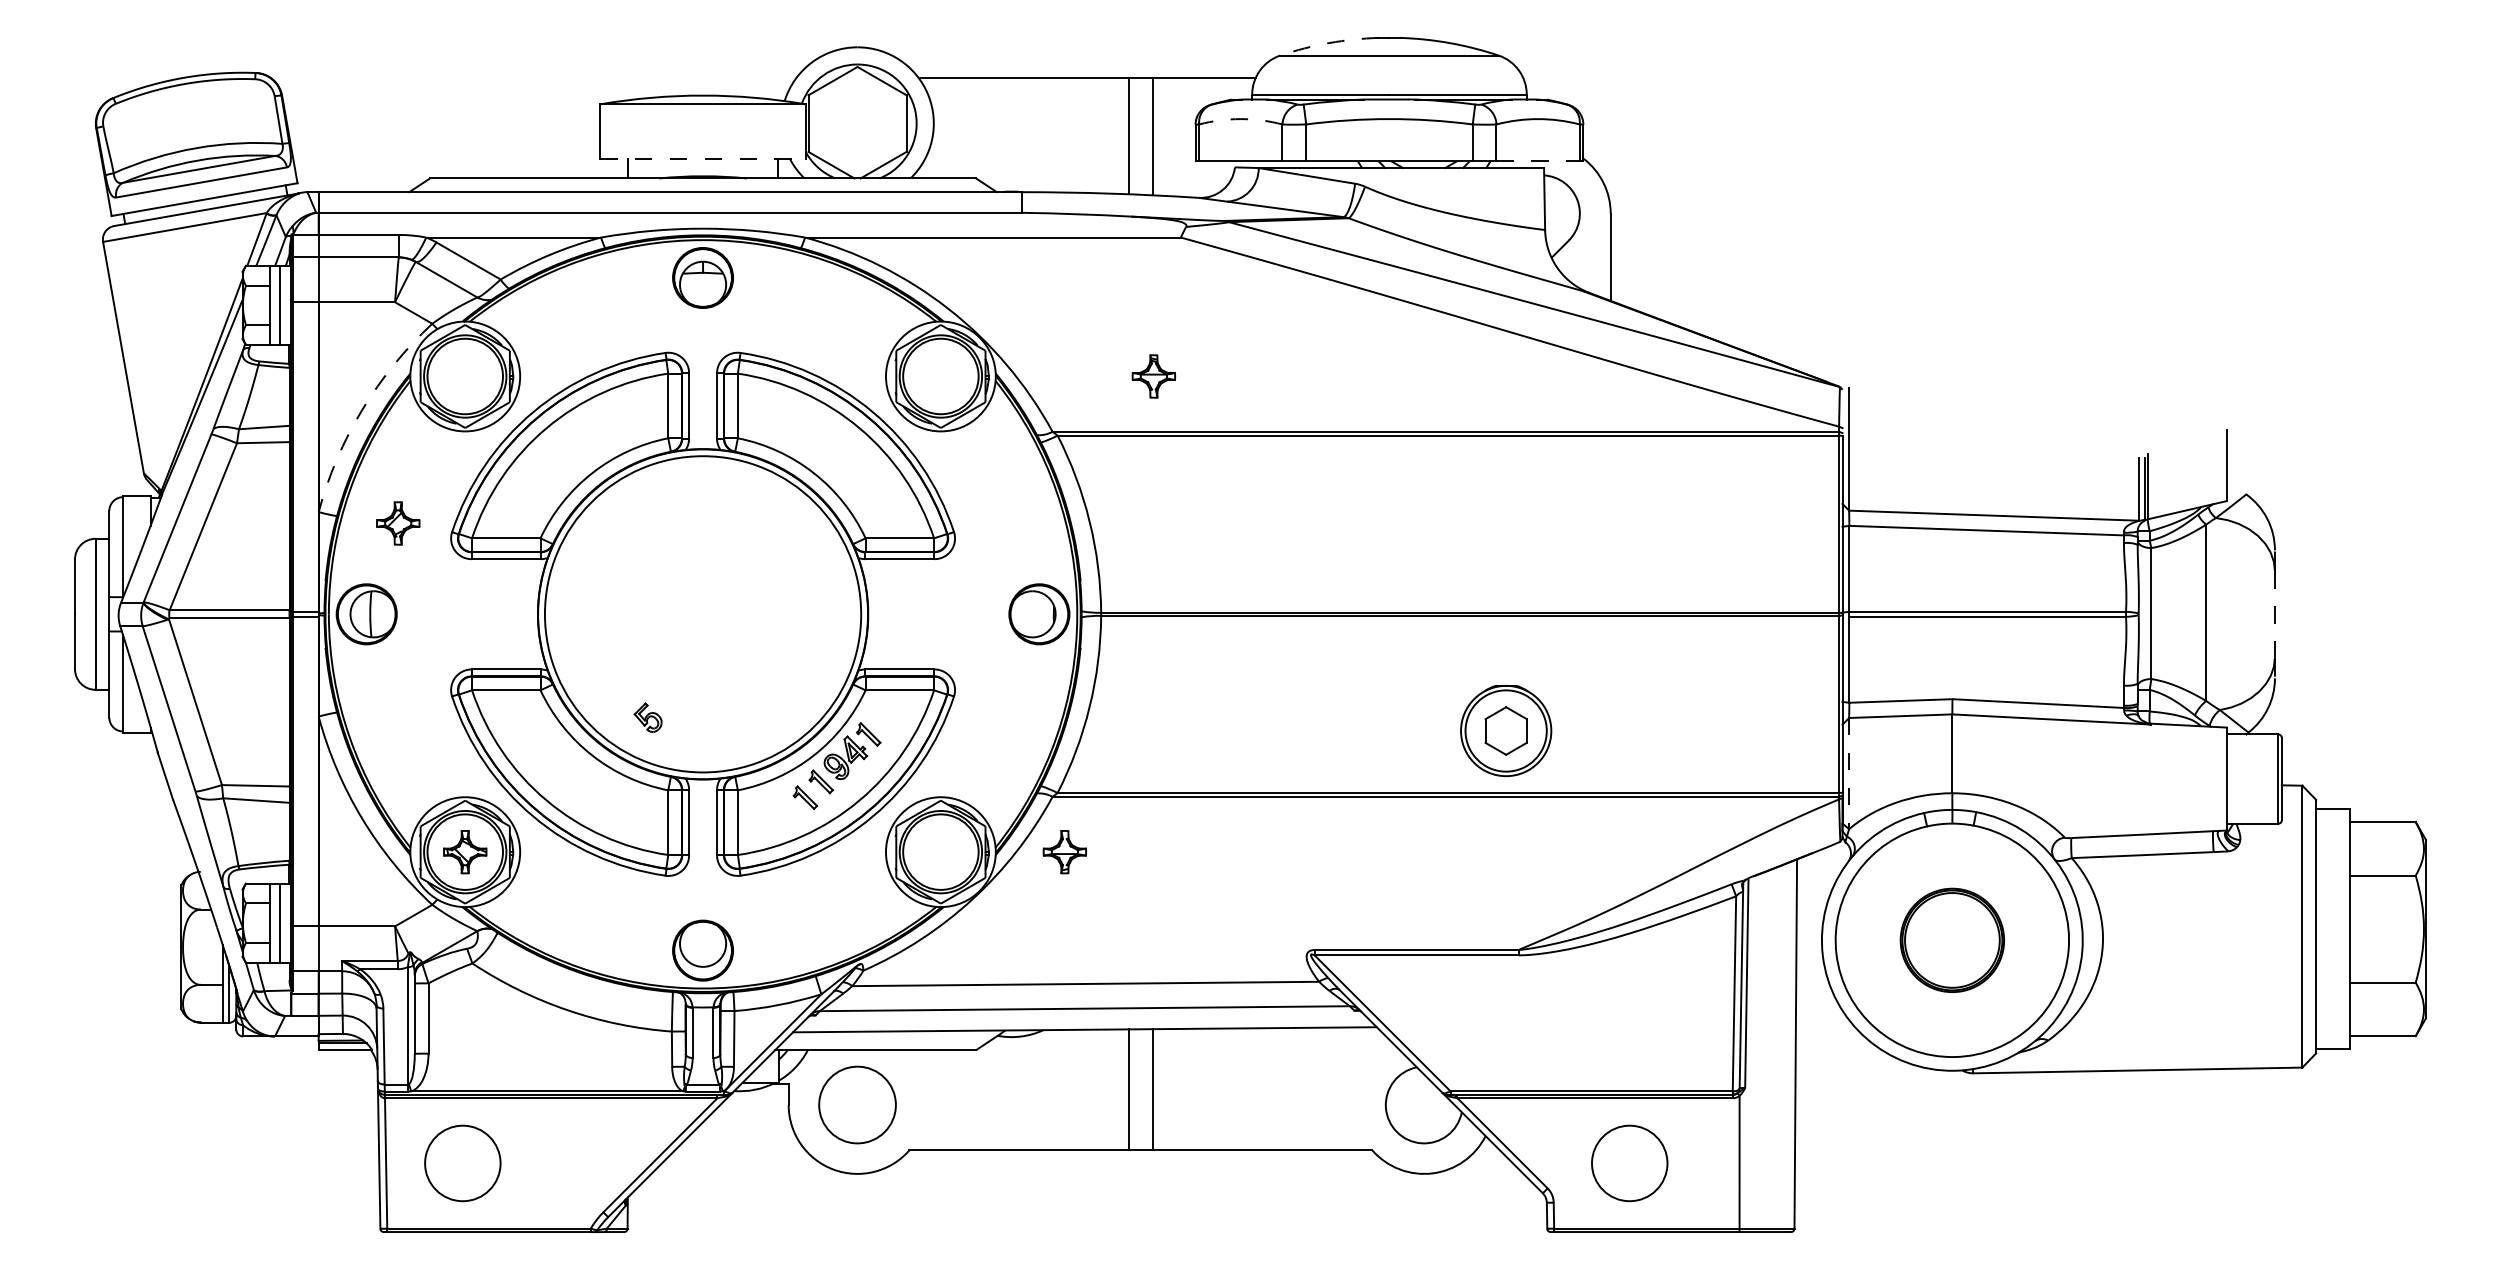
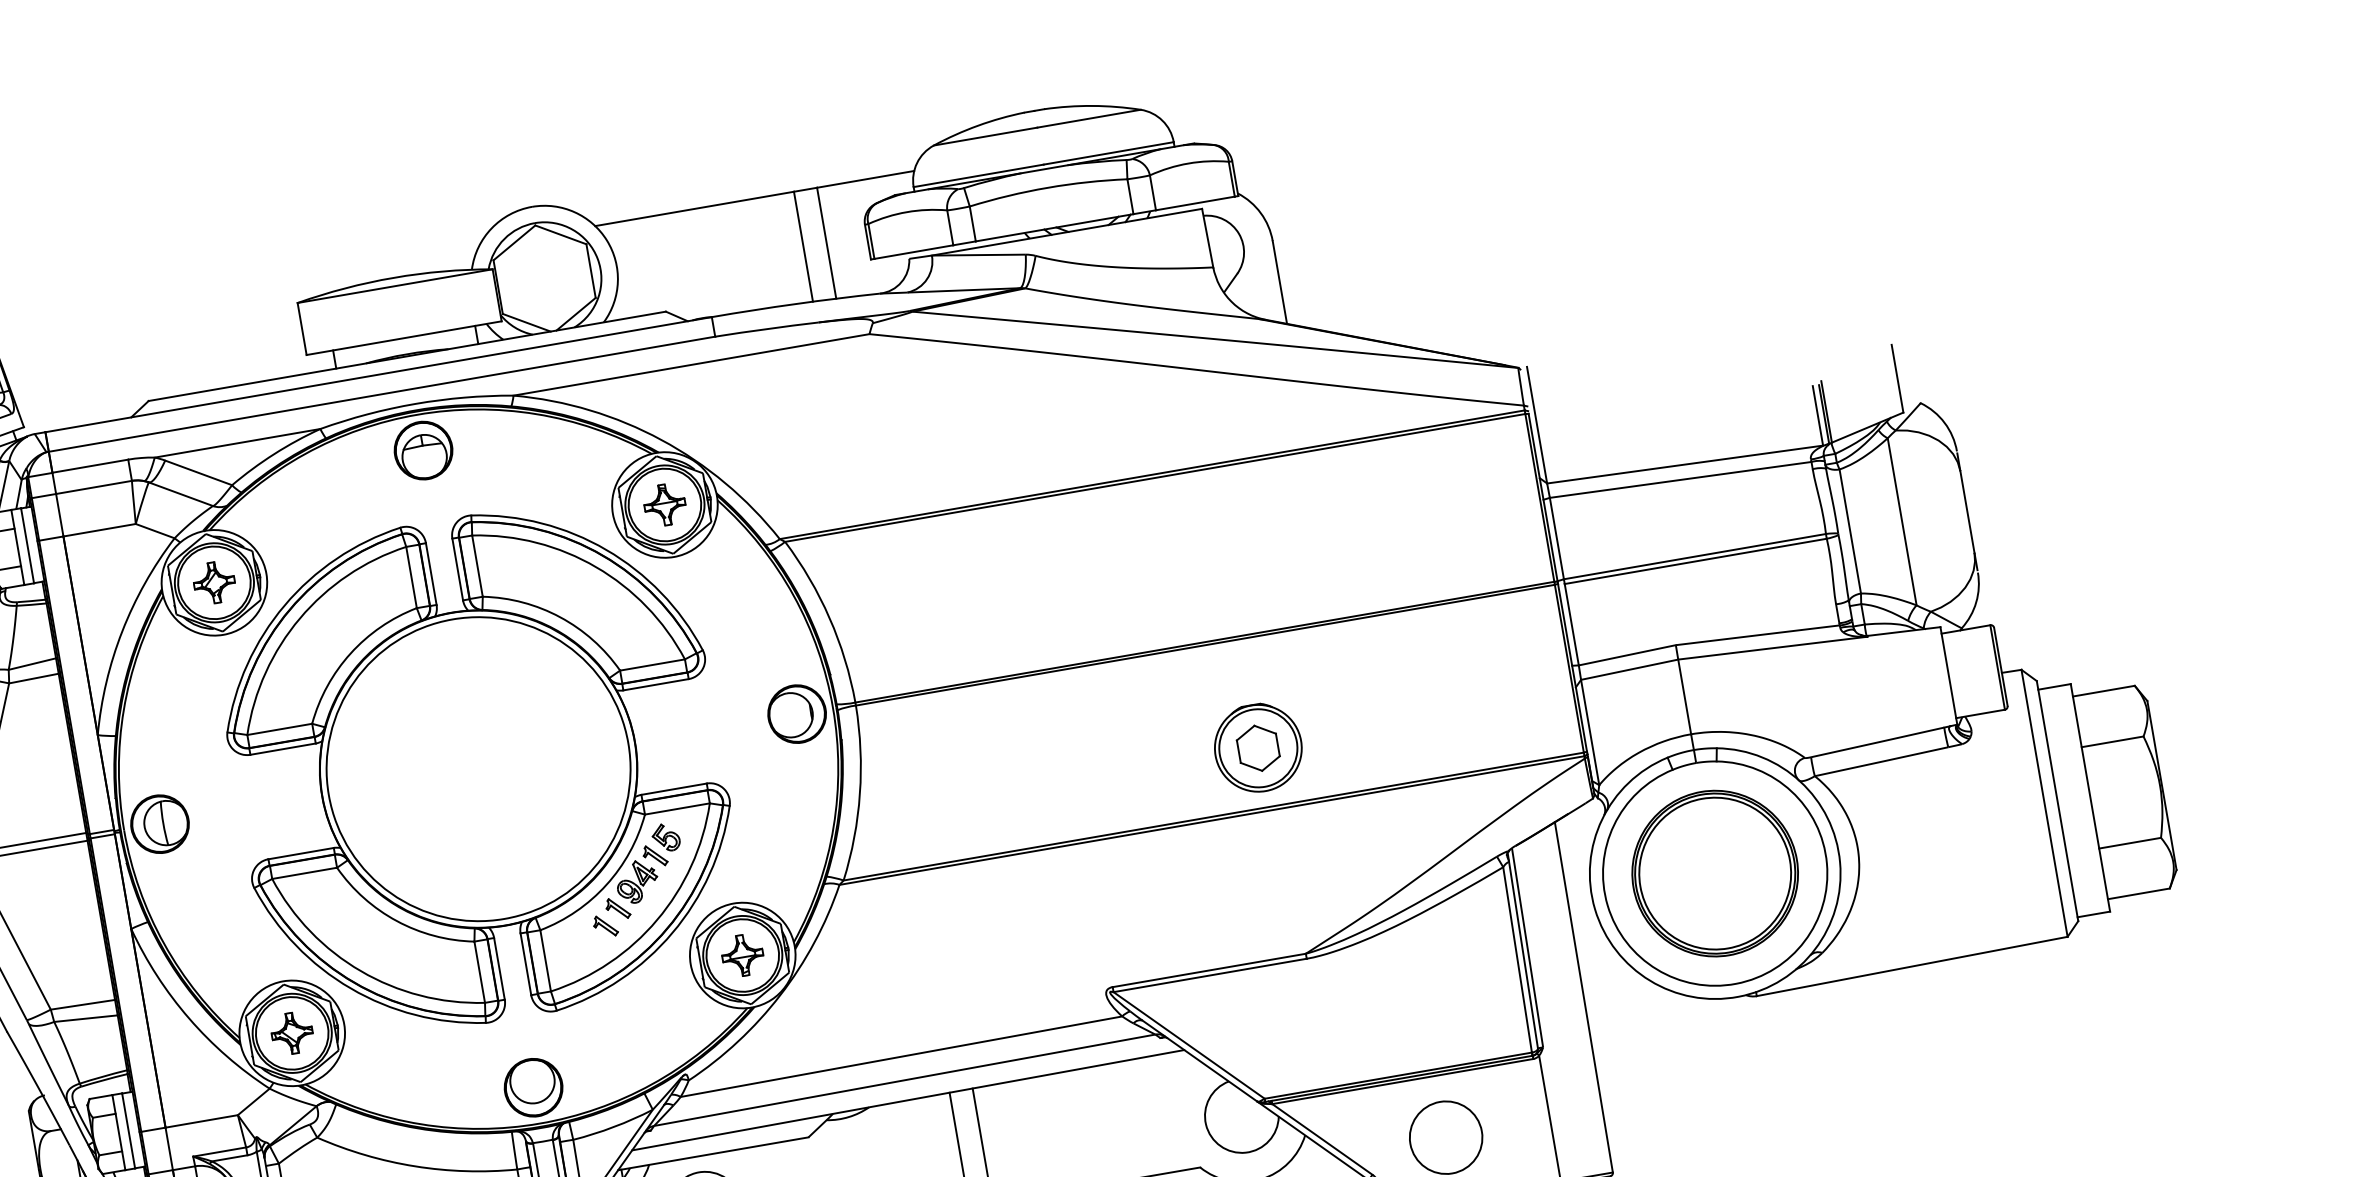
arc: (1329, 43) -> (978, 126), dashed -> solid
arc: (1240, 119) -> (906, 212), dashed -> solid
line: (703, 159) -> (404, 338), dashed -> solid
line: (1538, 161) -> (1195, 203), dashed -> solid
part: (1153, 376) -> (664, 505), moved
arc: (362, 409) -> (122, 630), dashed -> solid
part: (398, 523) -> (214, 582), moved
line: (2274, 614) -> (1967, 512), dashed -> solid
part: (647, 717) -> (665, 837), moved
line: (1849, 773) -> (1590, 732), dashed -> solid
part: (1064, 852) -> (742, 955), moved
part: (1952, 940) -> (1715, 873), size x1.67

